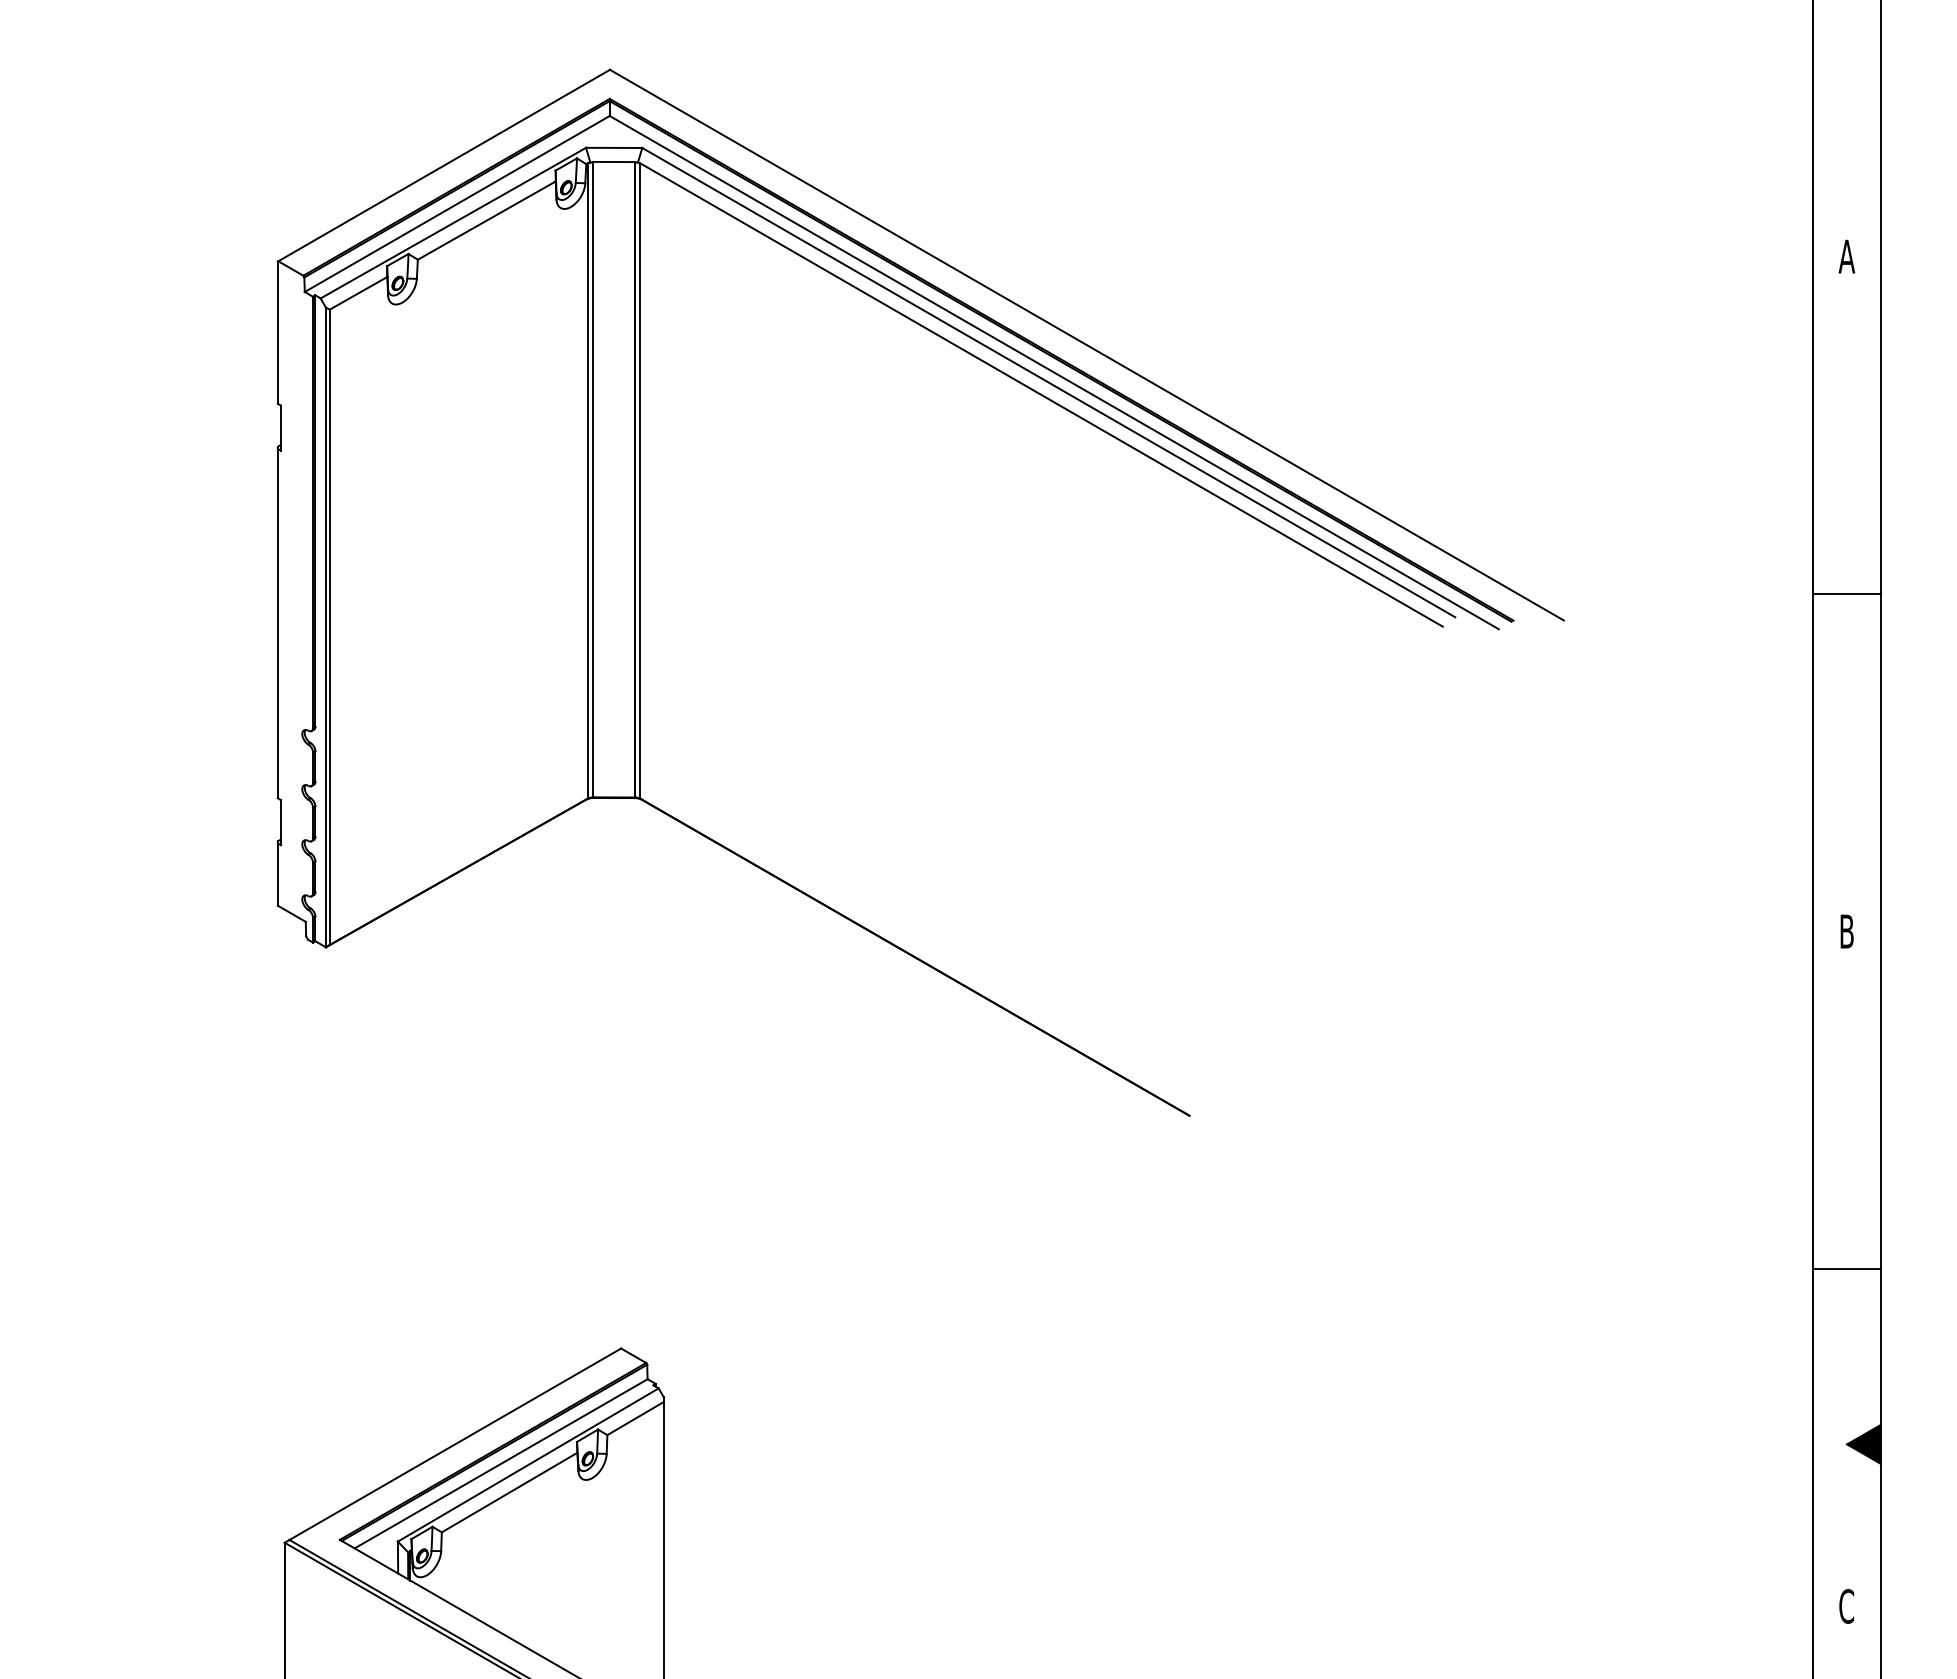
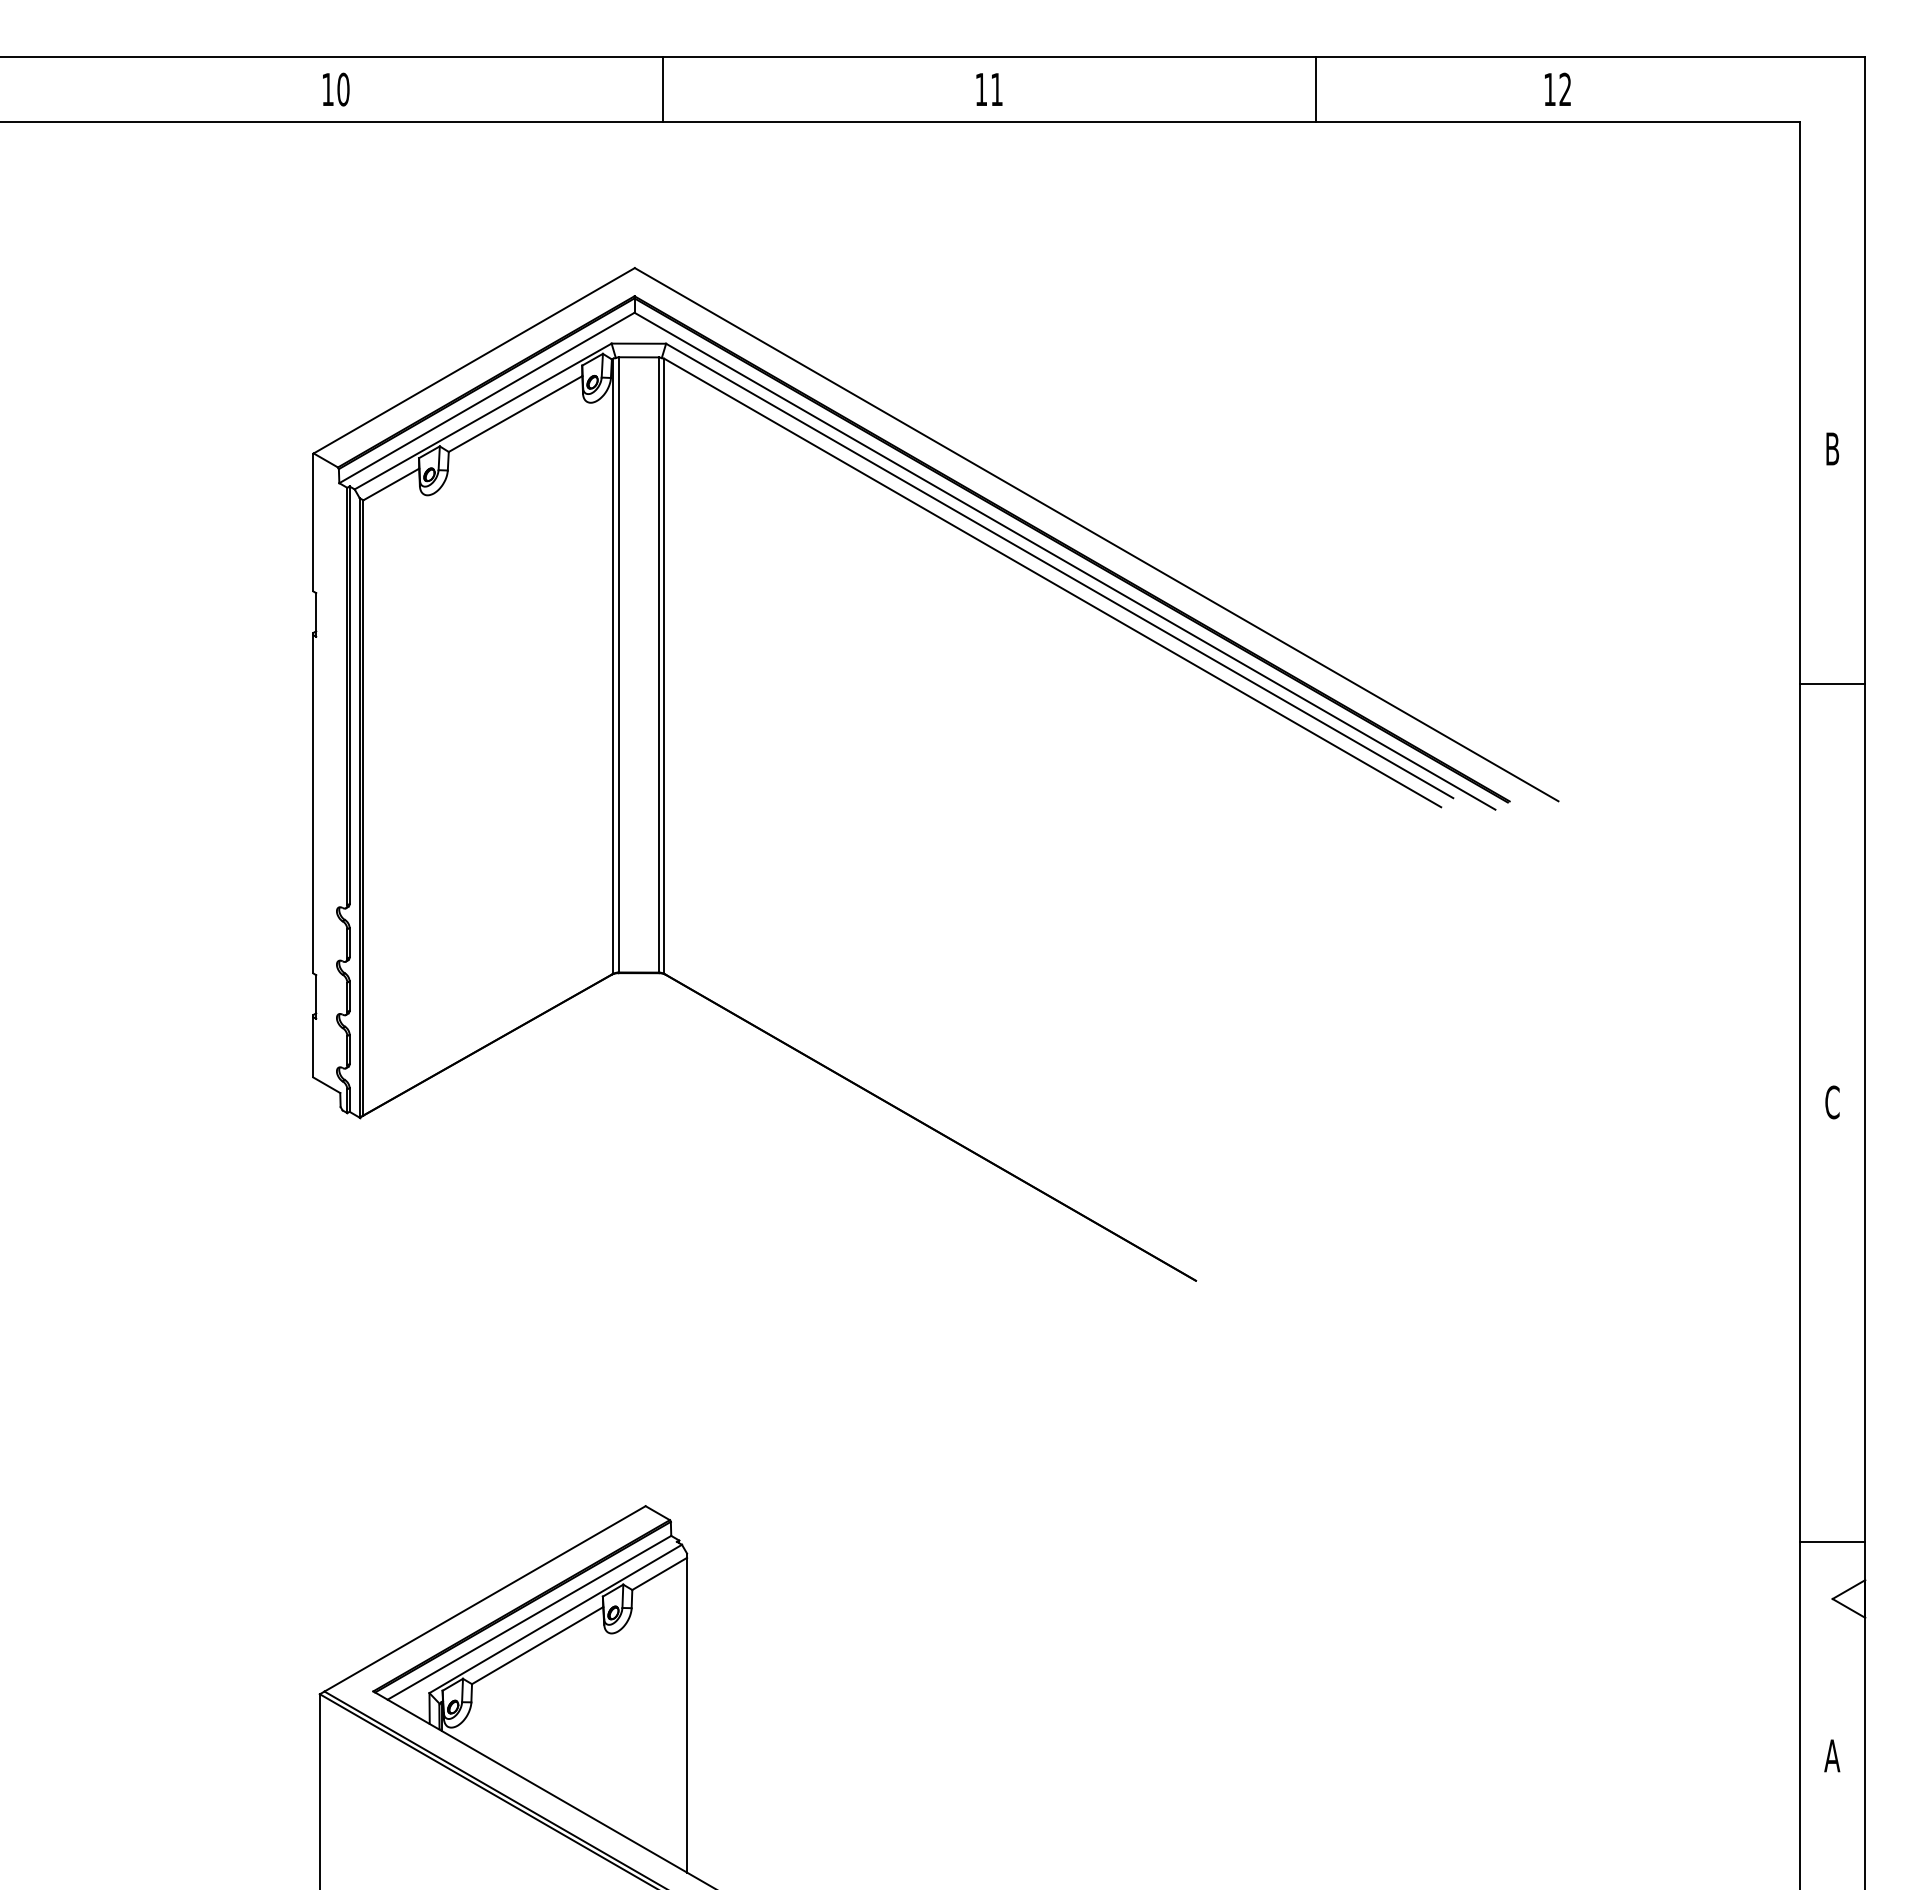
text: (1846, 256) -> (1832, 448), A -> B
line: (1846, 593) -> (1832, 683), moved
text: (1846, 931) -> (1832, 1102), B -> C
line: (1846, 1269) -> (1832, 1542), moved
fill: (1863, 1443) -> (1848, 1598), removed
text: (1846, 1606) -> (1832, 1755), C -> A

